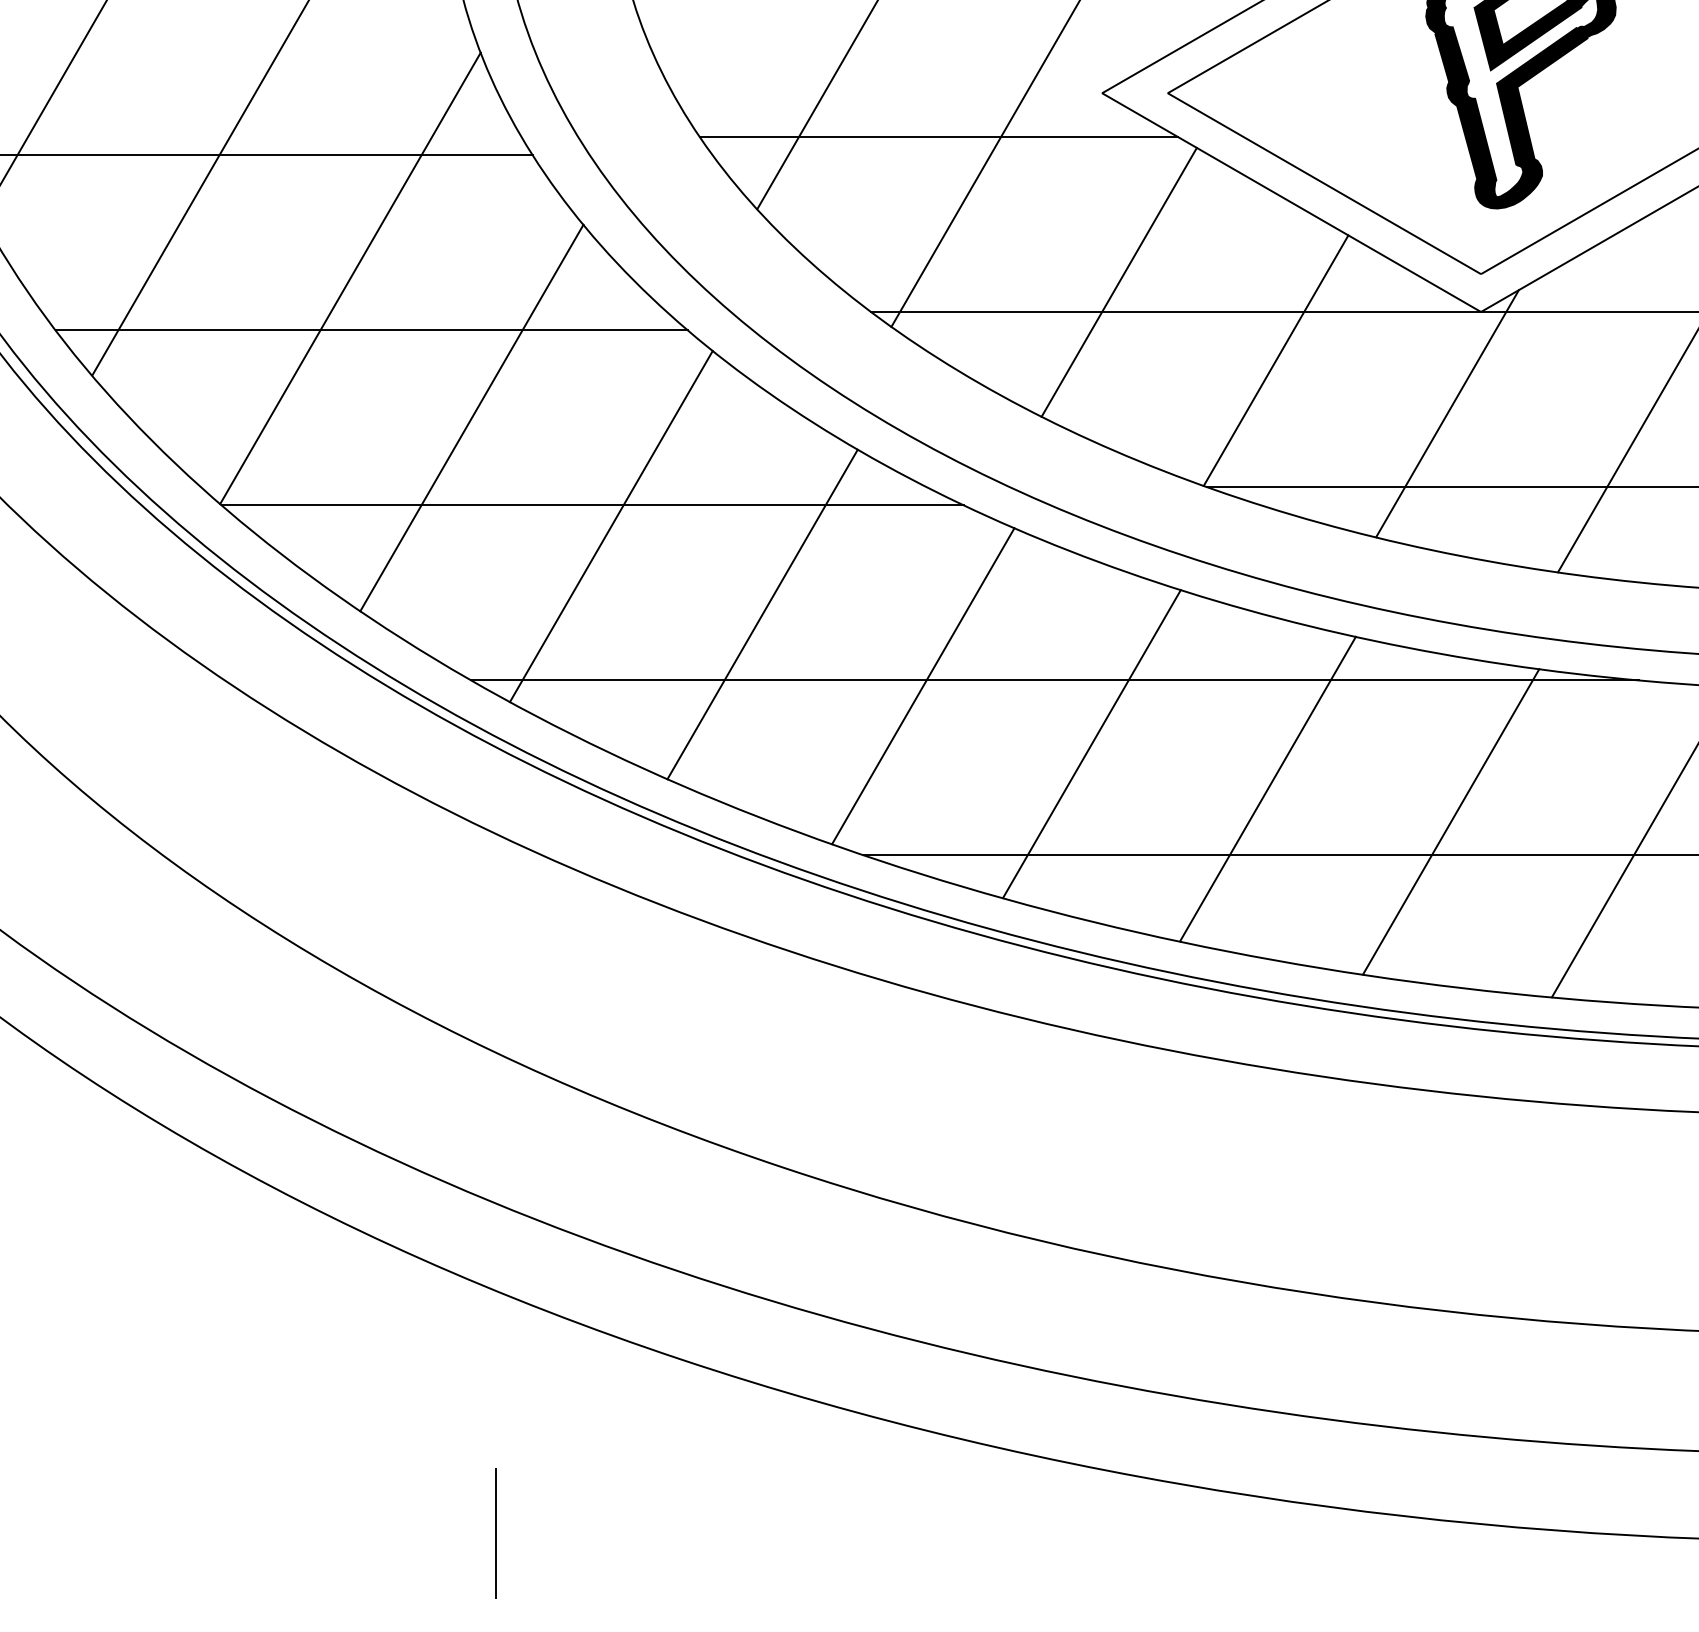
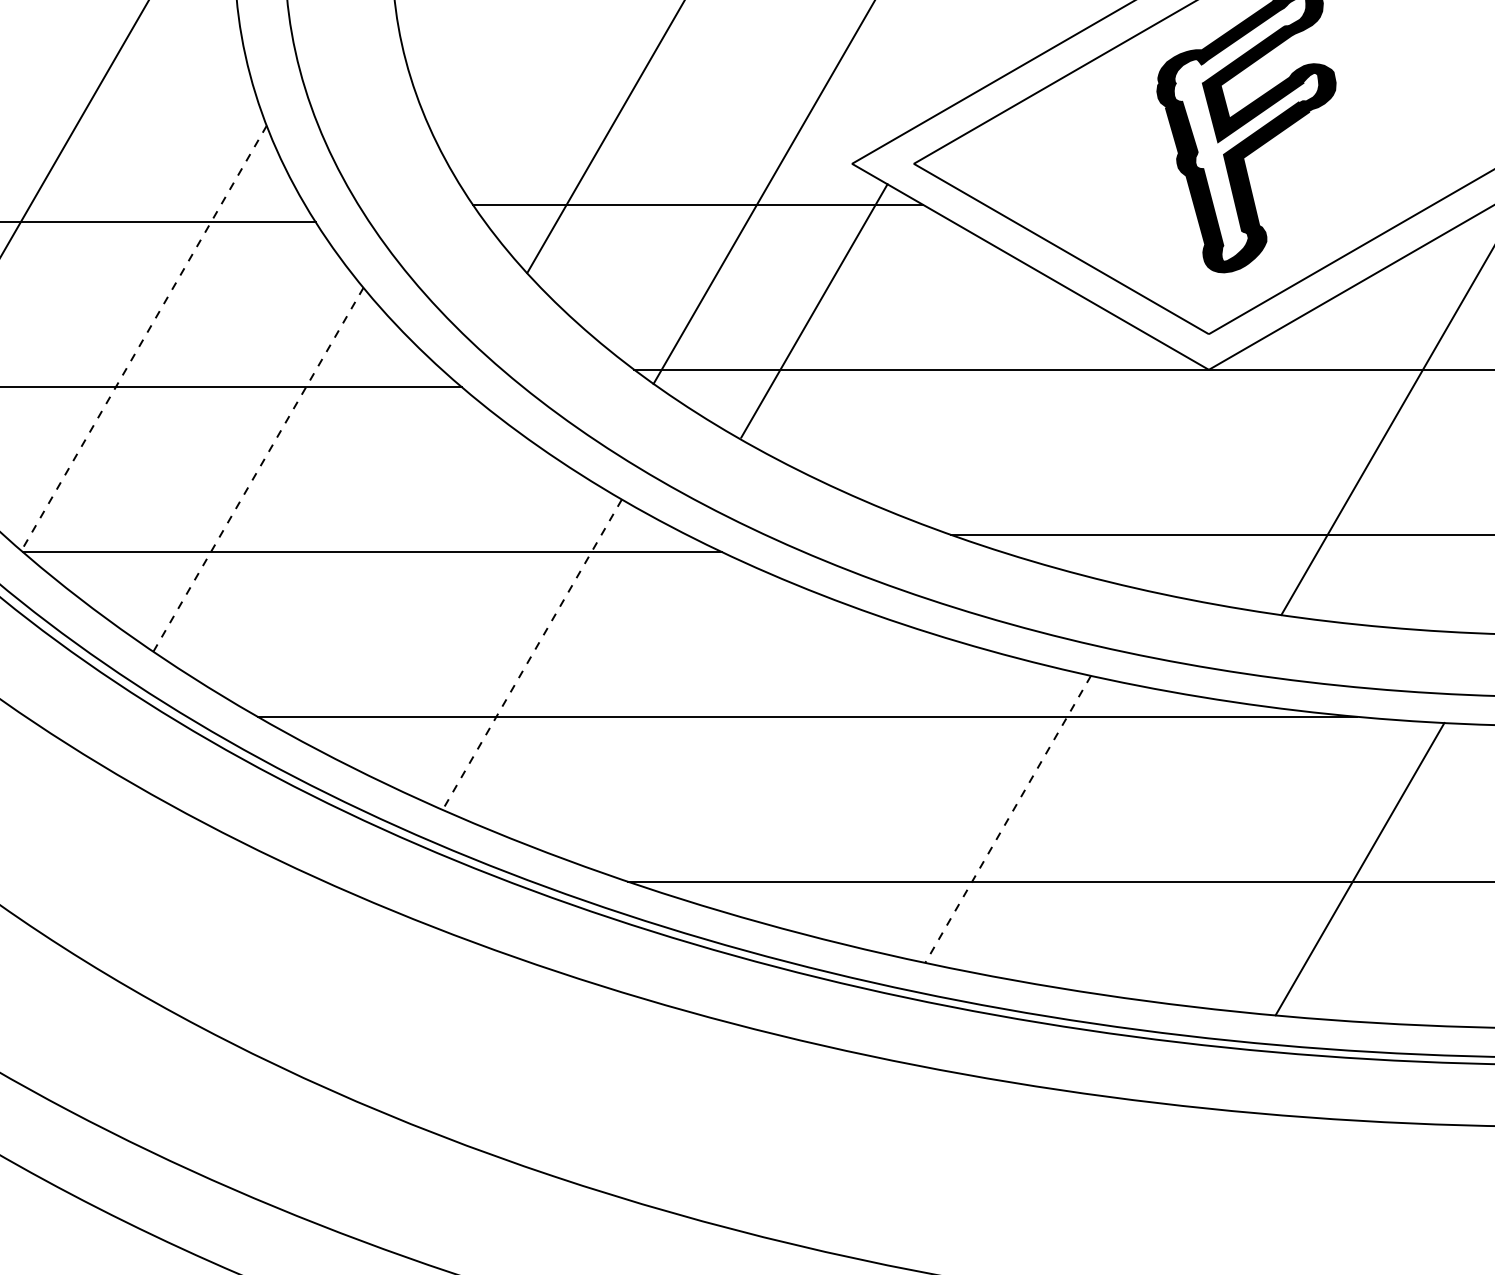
line: (350, 278) -> (144, 338), solid -> dashed
line: (1118, 281) -> (813, 310), moved
line: (1275, 360) -> (1015, 415), removed
line: (1447, 413) -> (1177, 465), removed
line: (471, 418) -> (258, 470), solid -> dashed
line: (610, 526) -> (389, 571), removed
line: (762, 614) -> (532, 654), solid -> dashed
line: (923, 686) -> (683, 722), removed
line: (1091, 744) -> (842, 777), removed
line: (1268, 789) -> (1008, 819), solid -> dashed
line: (1451, 821) -> (1181, 849), removed

